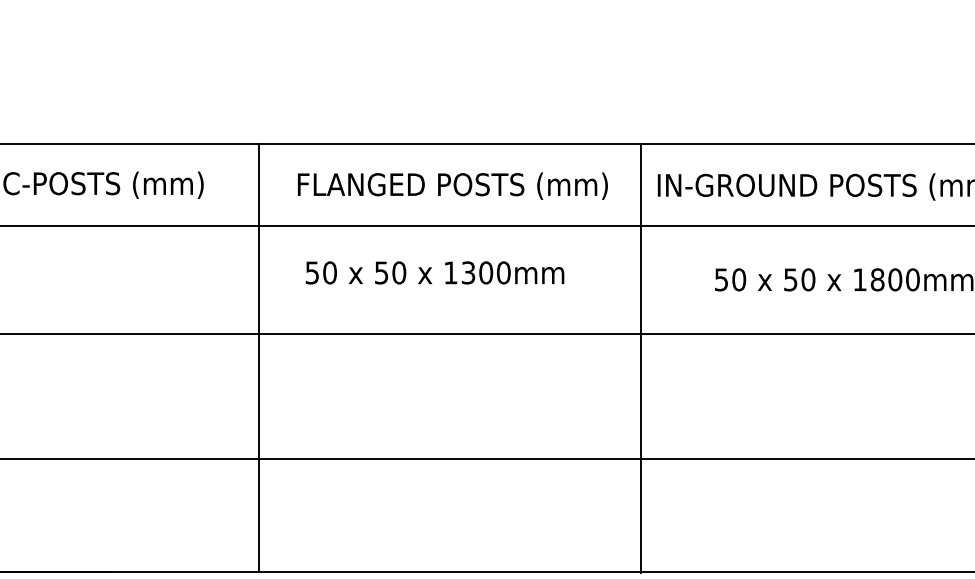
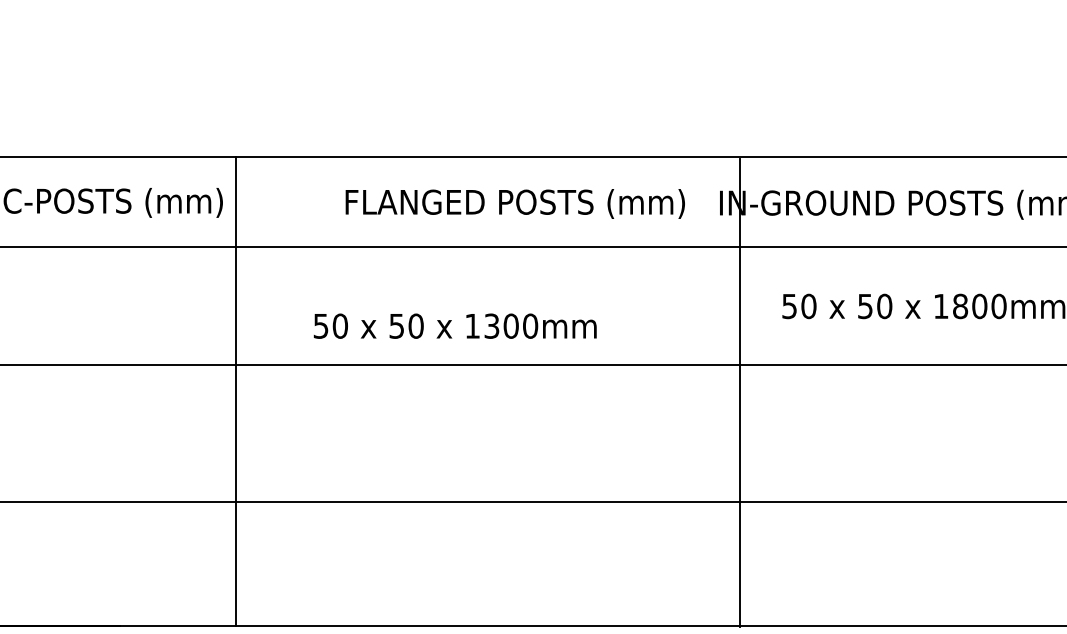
text: (452, 185) -> (514, 203), moved
text: (434, 272) -> (454, 325), moved
line: (258, 357) -> (235, 391), moved
line: (641, 358) -> (740, 392), moved

